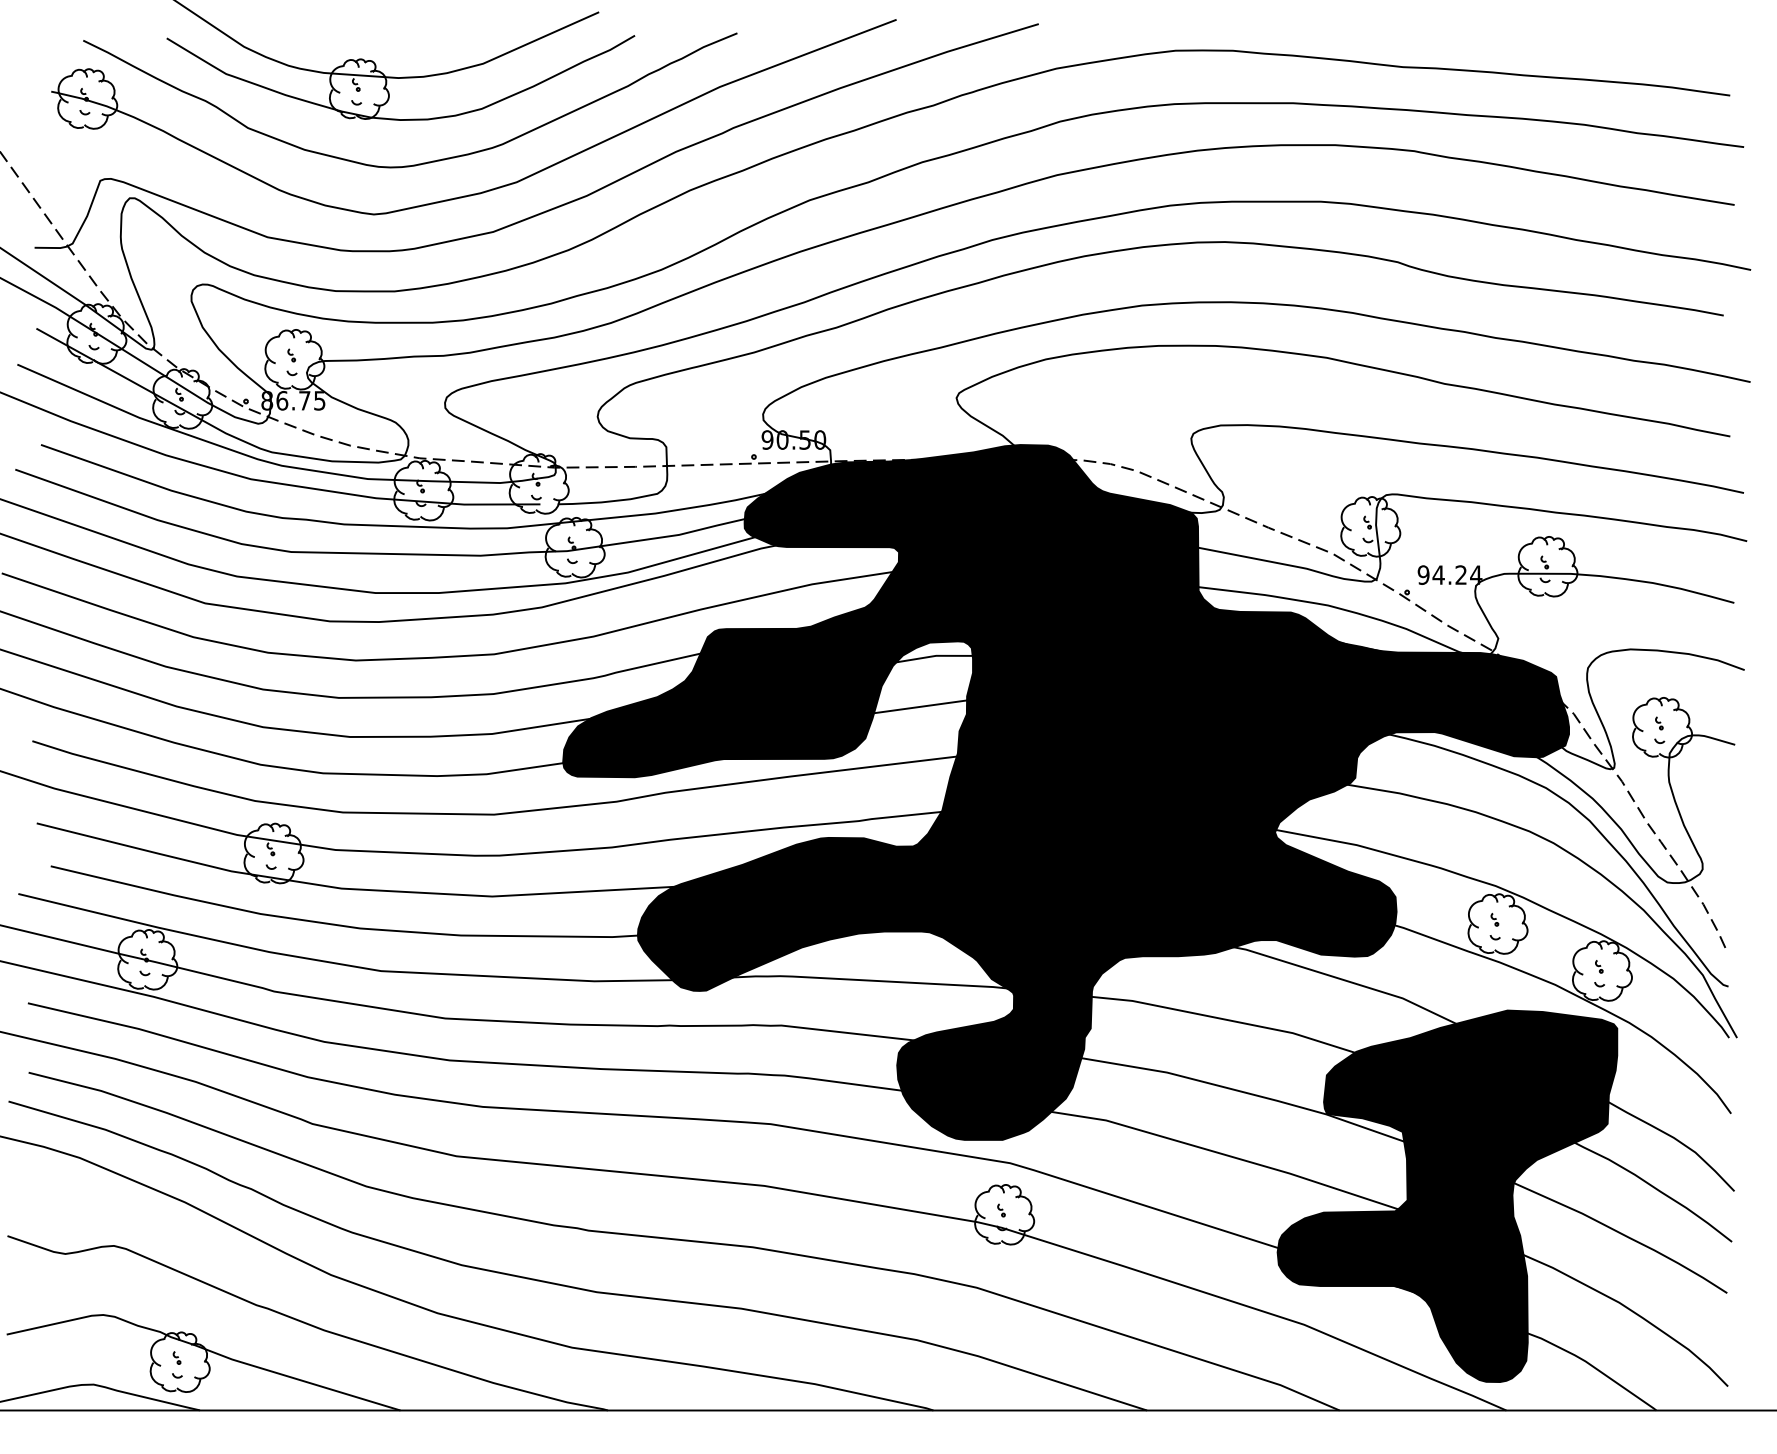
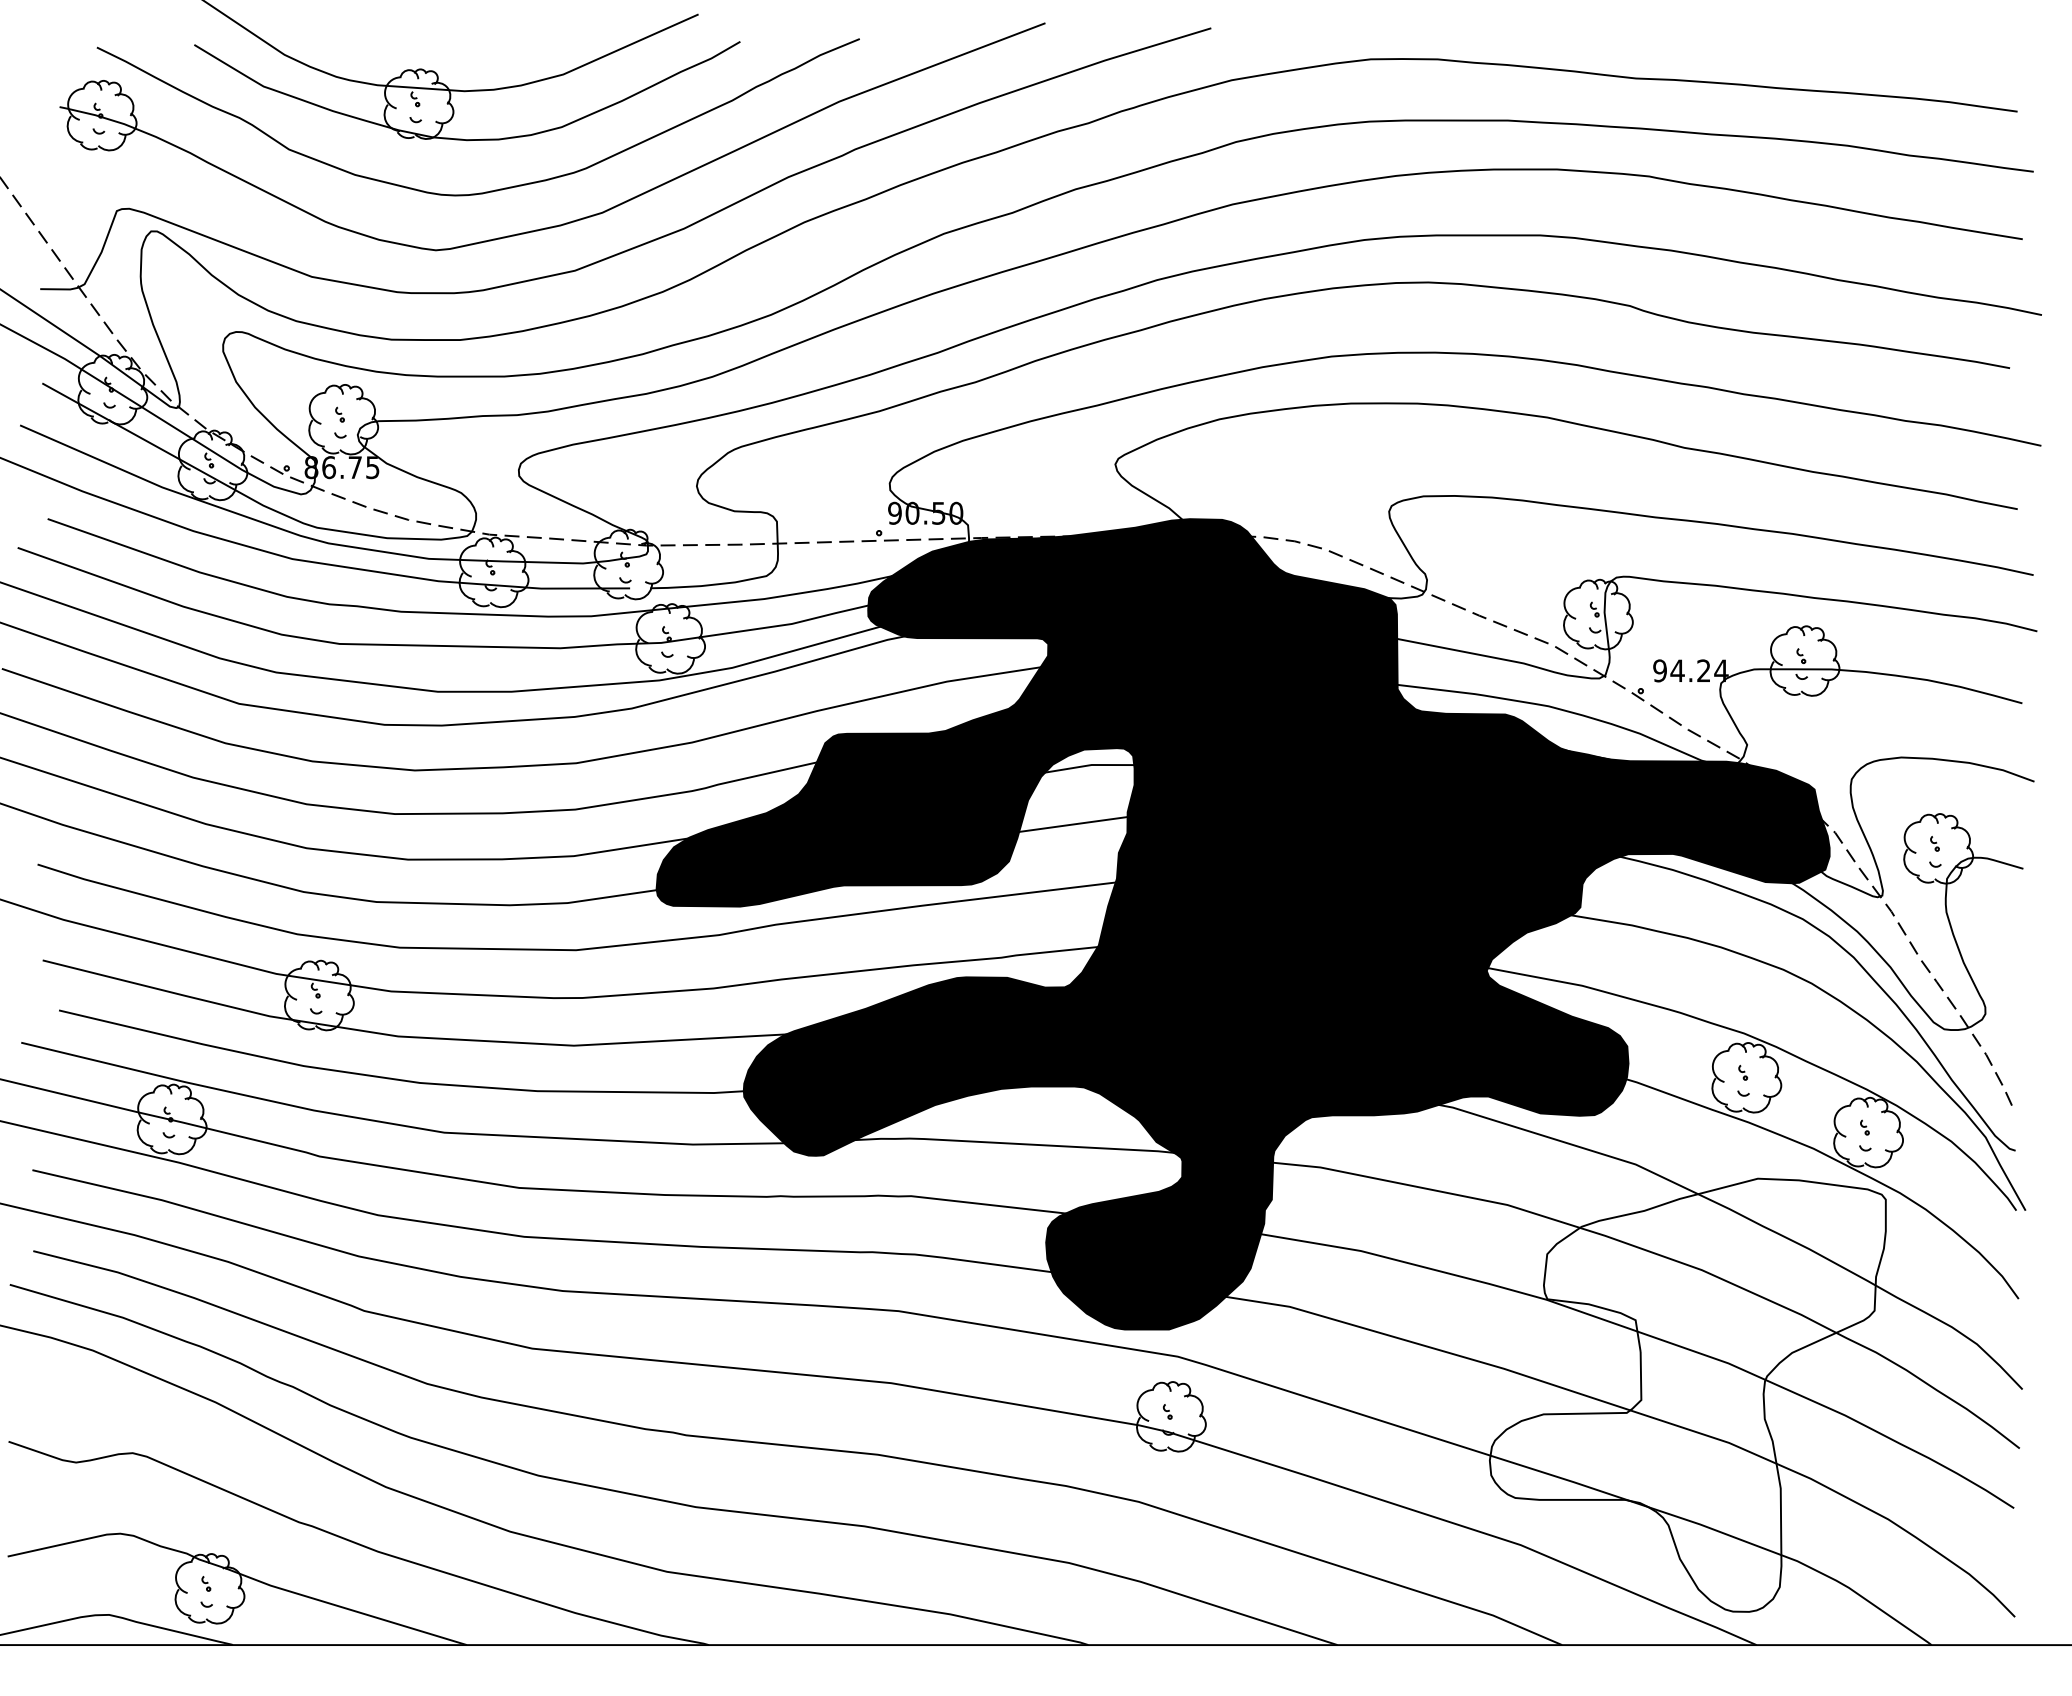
fill: (1447, 1195) -> (1687, 1394), removed

